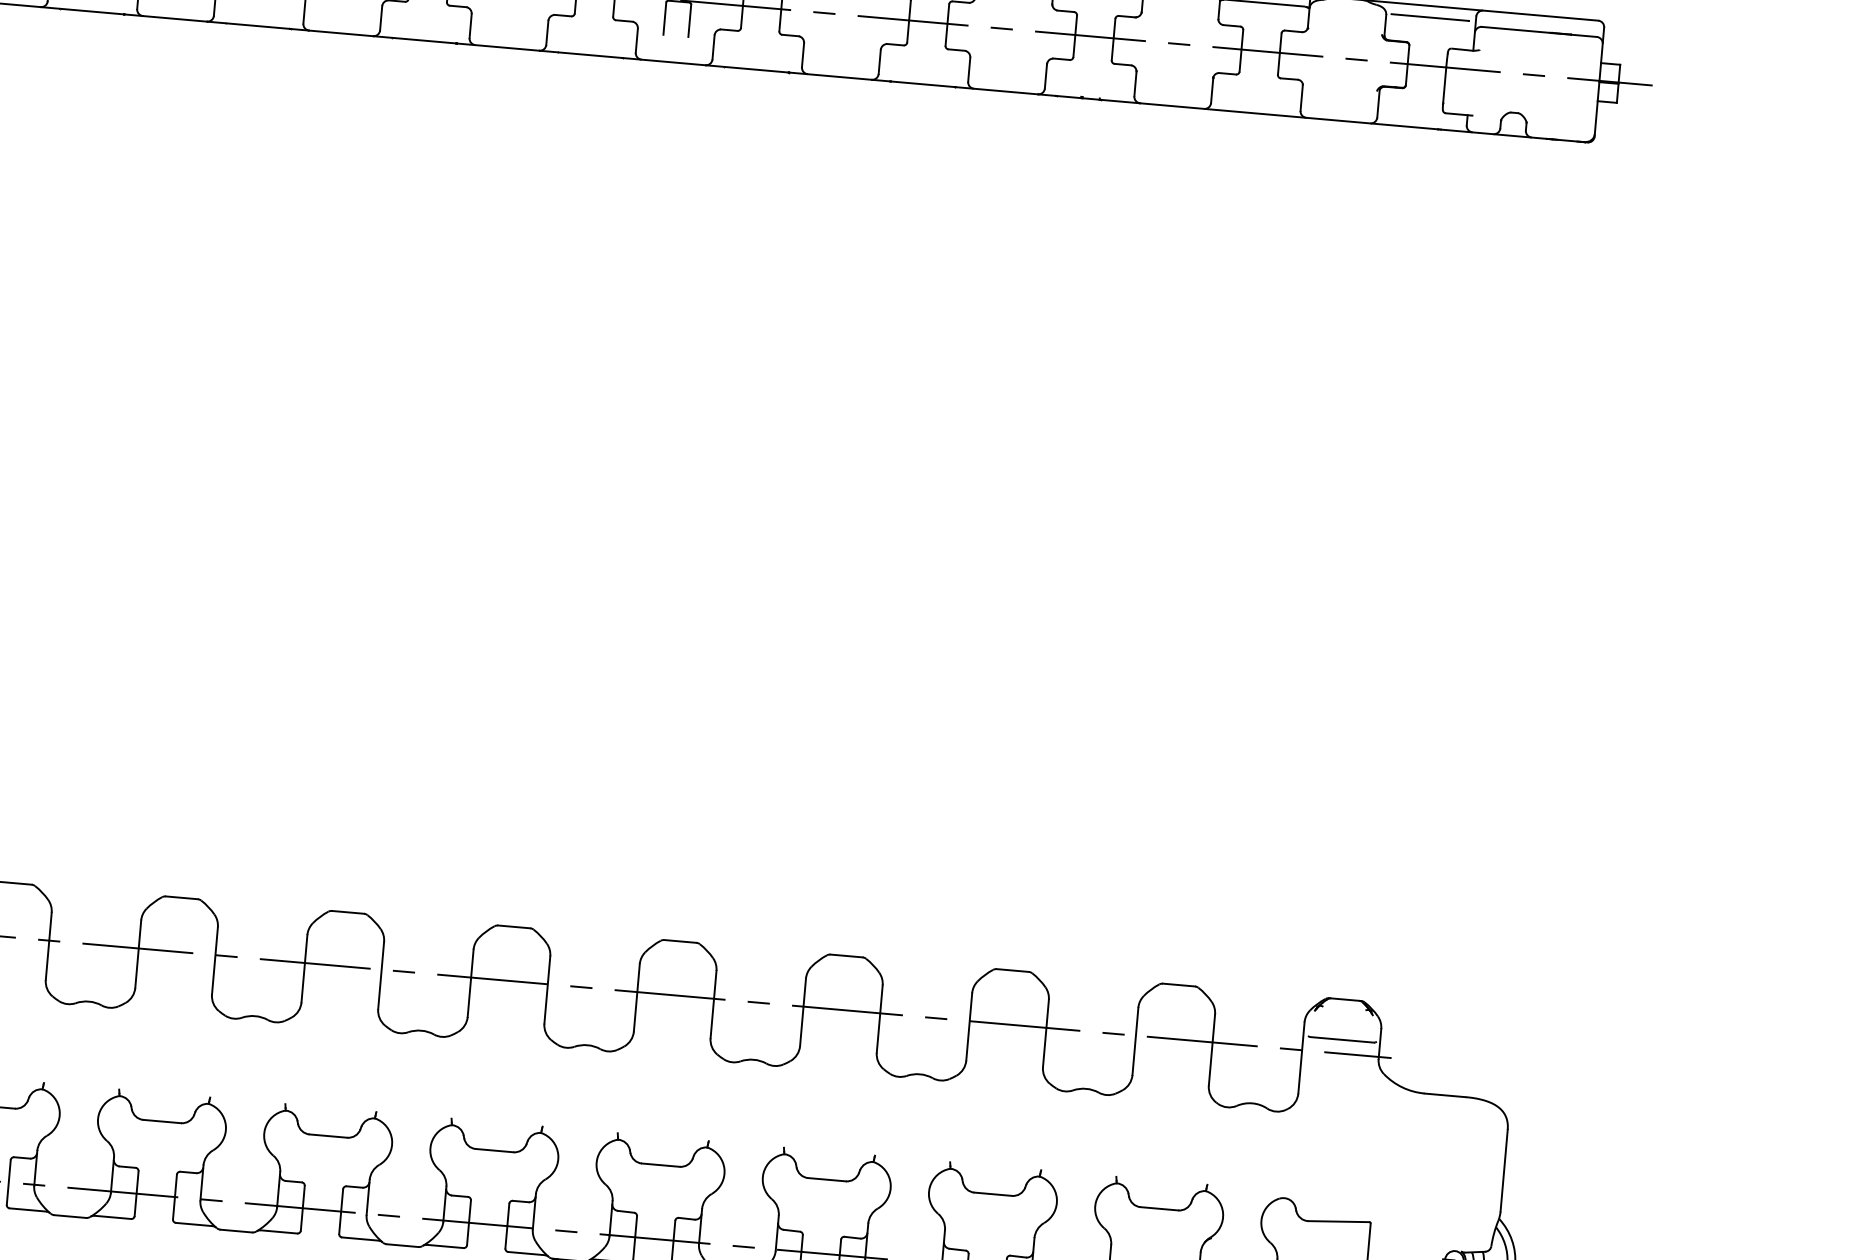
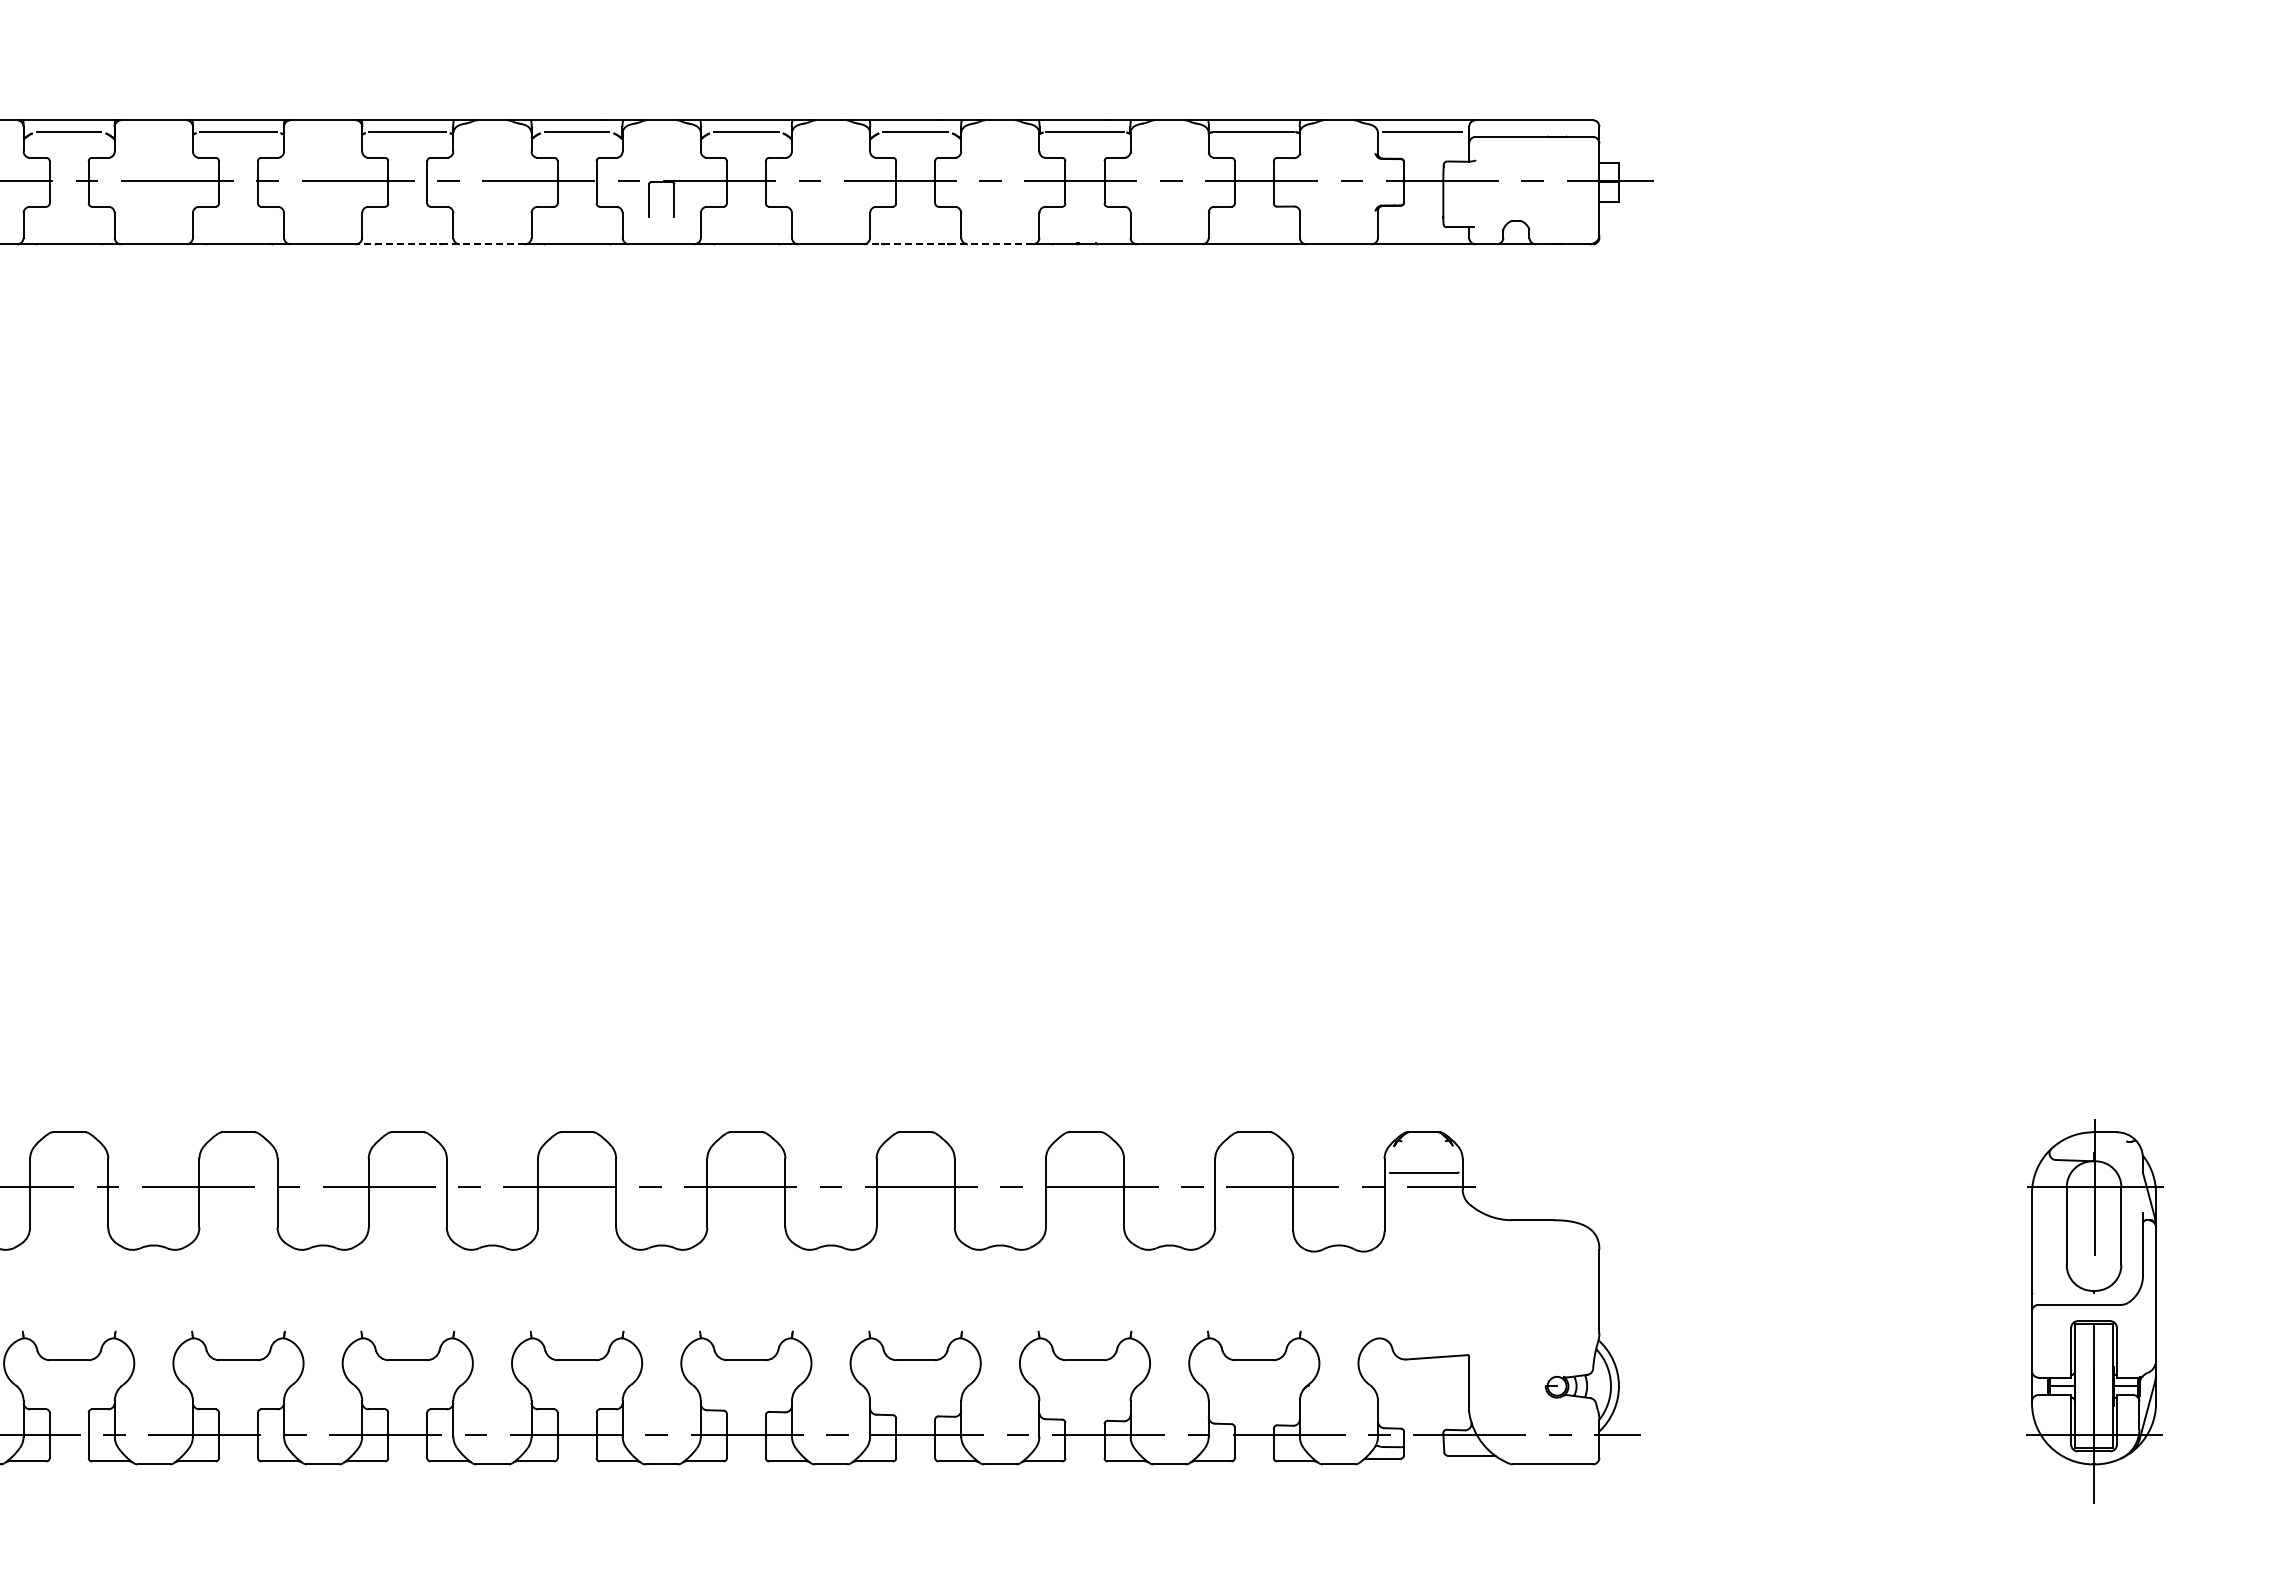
line: (456, 43) -> (440, 244), solid -> dashed
line: (954, 87) -> (947, 244), solid -> dashed

